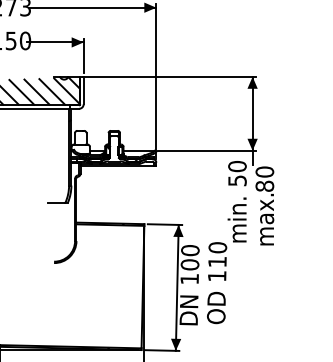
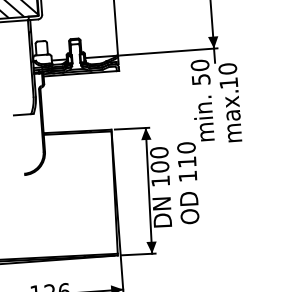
text: (264, 185) -> (228, 82), 80 -> 10

